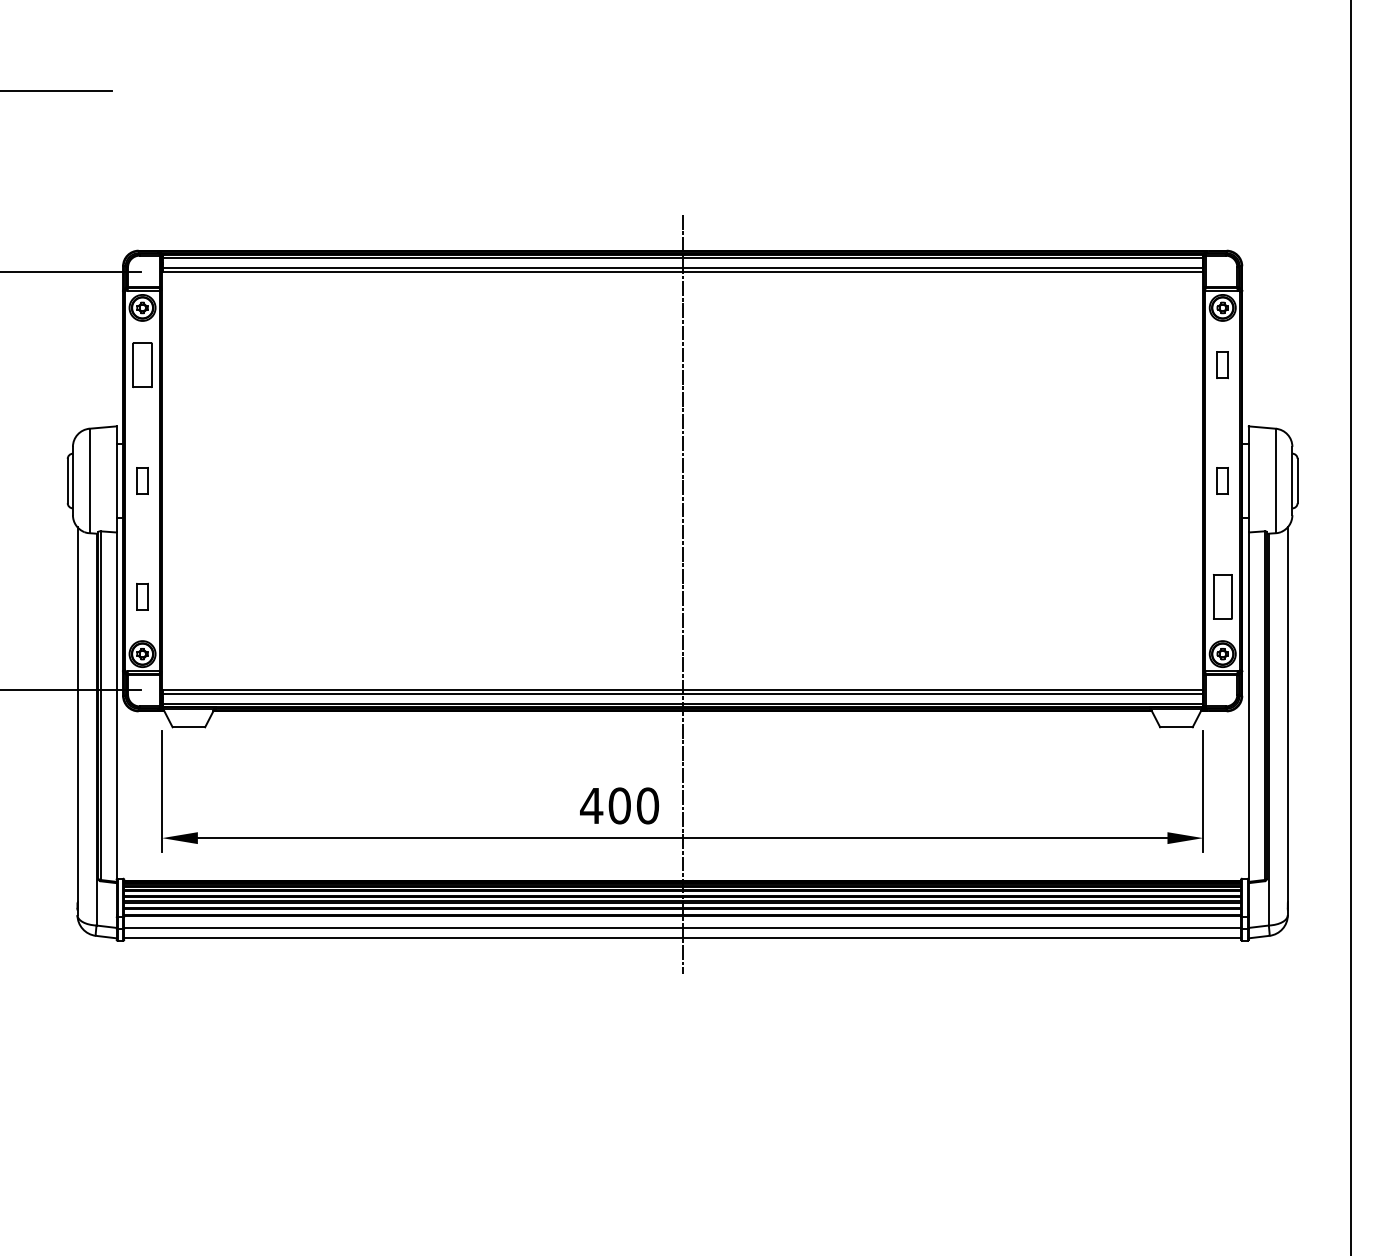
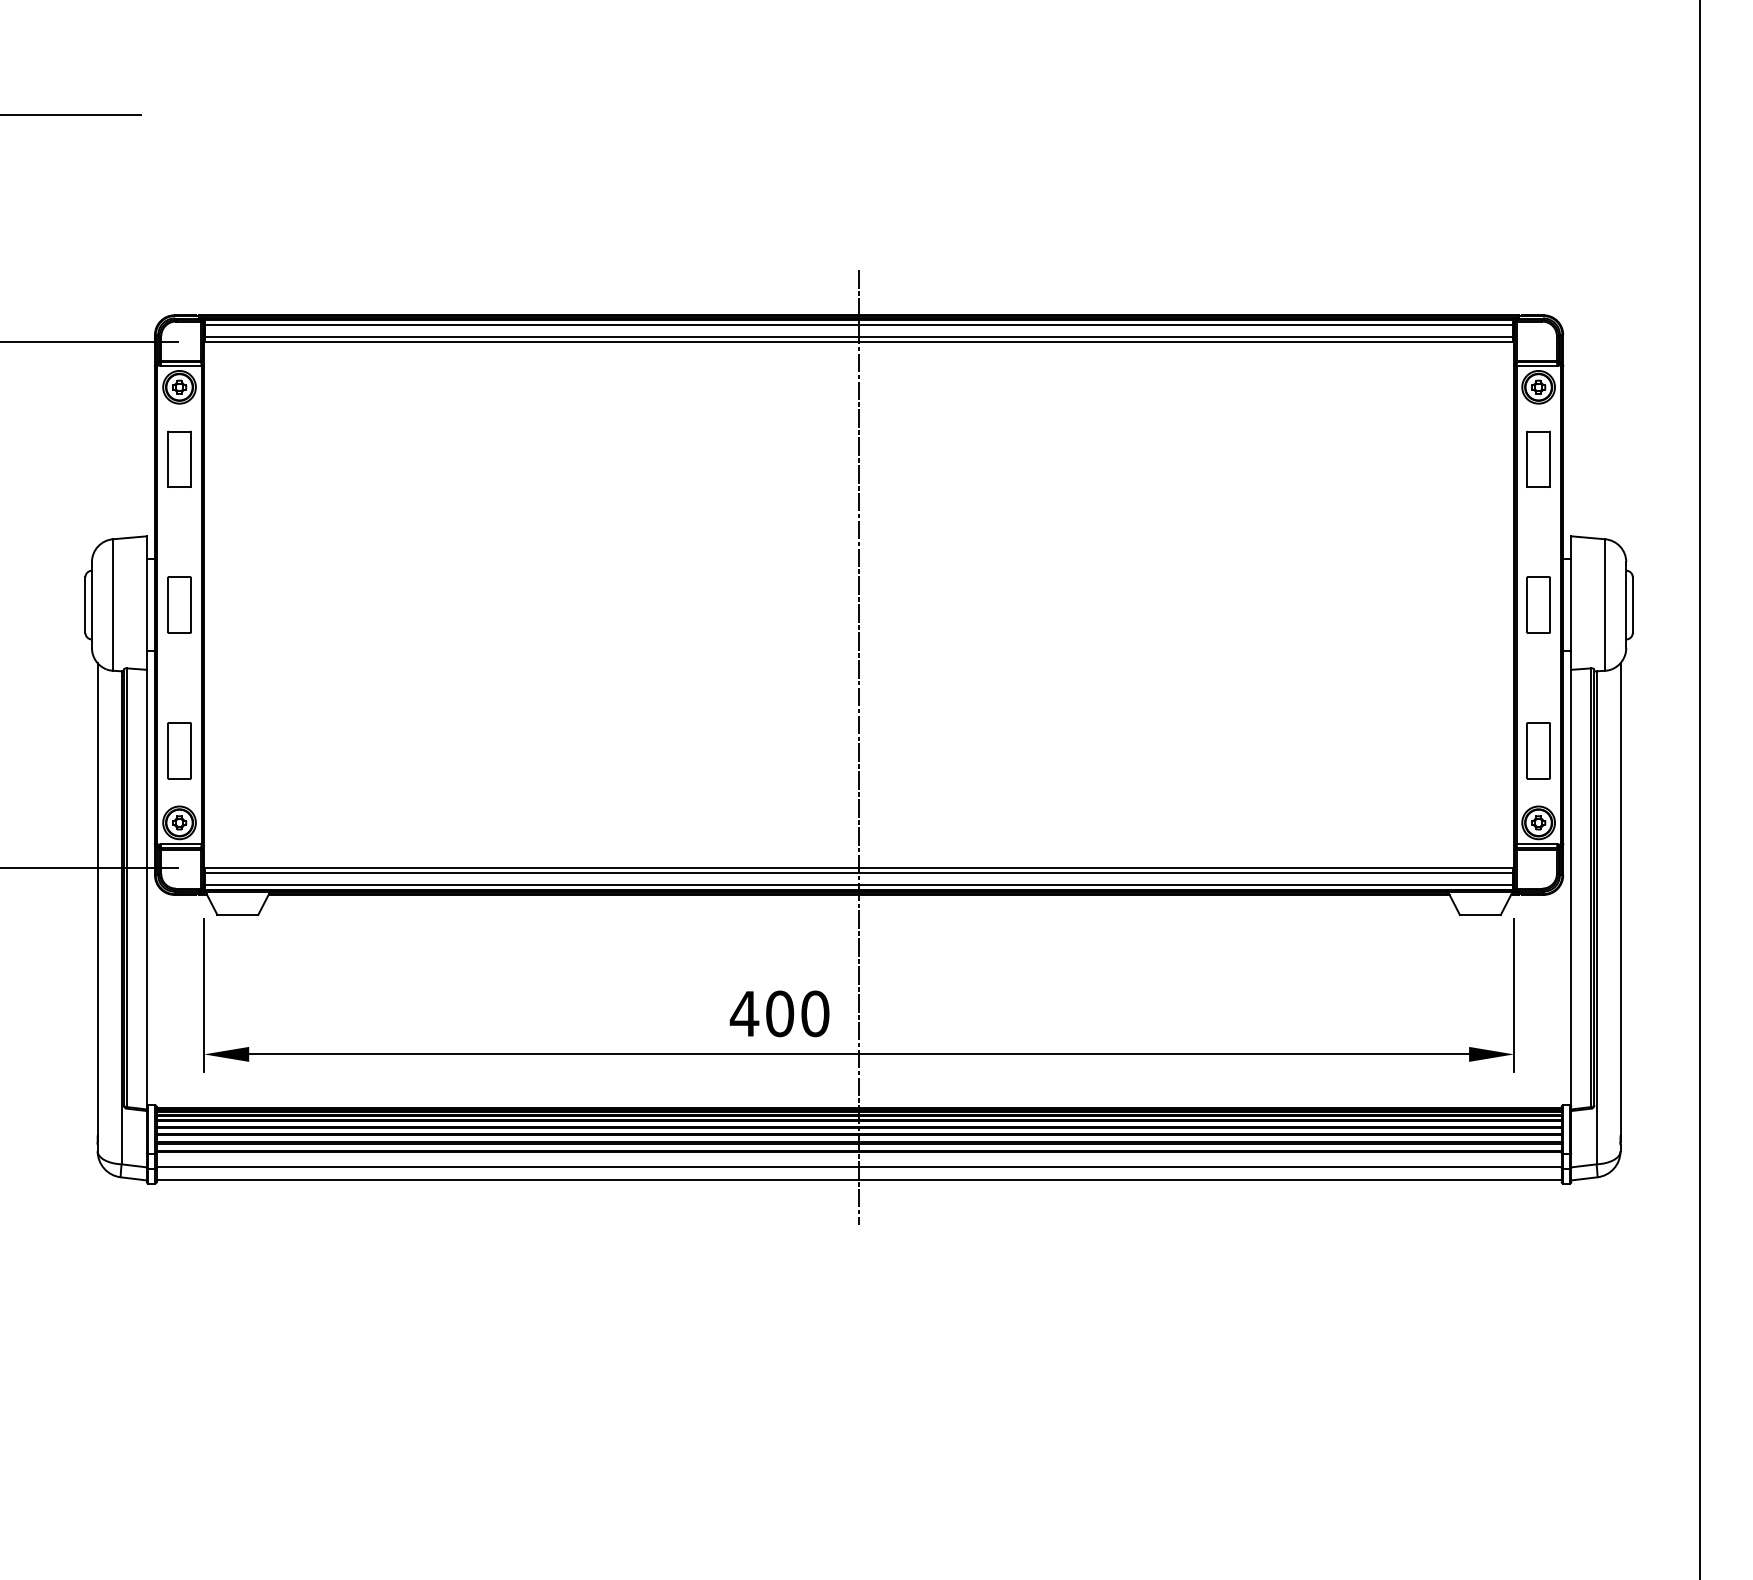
part: (1222, 364) -> (1538, 458), size x1.67
part: (142, 480) -> (179, 604), size x1.67
part: (1222, 480) -> (1538, 604), size x1.67
part: (142, 596) -> (179, 750), size x1.67

